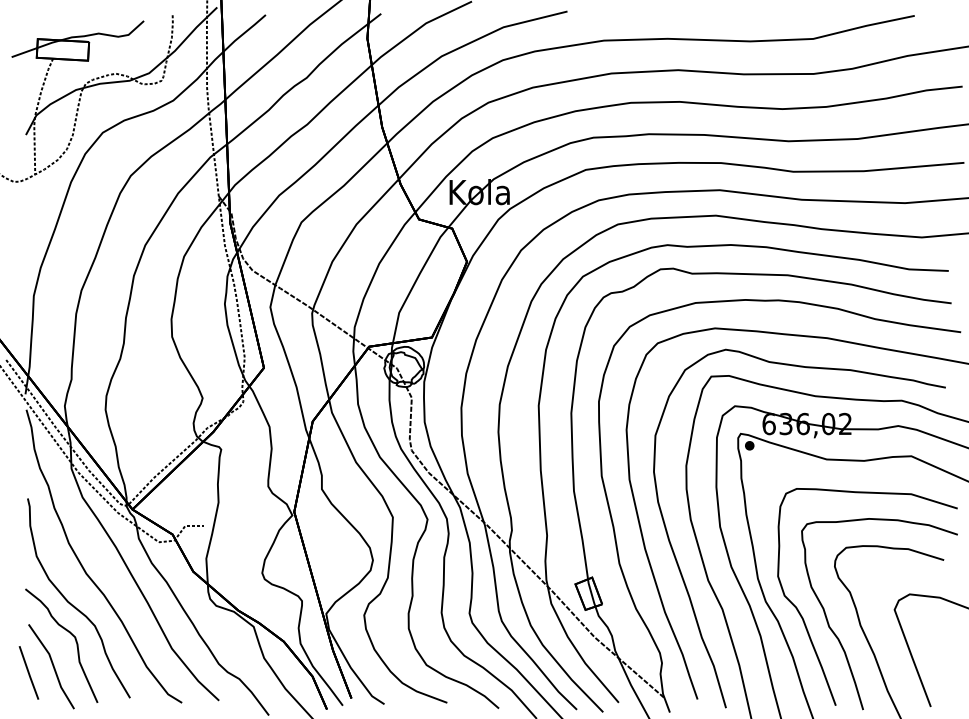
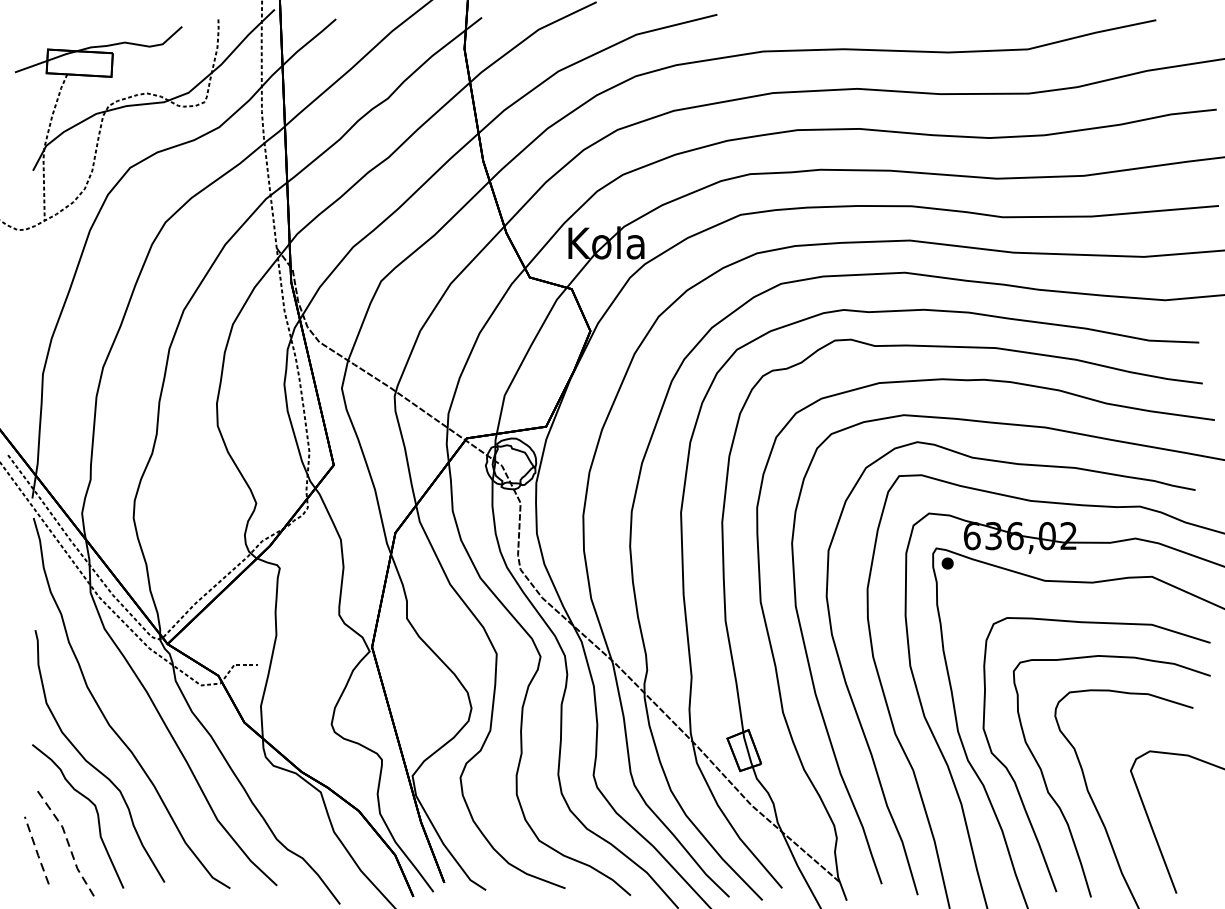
line: (53, 665) -> (67, 841), solid -> dashed
line: (28, 673) -> (36, 851), solid -> dashed

